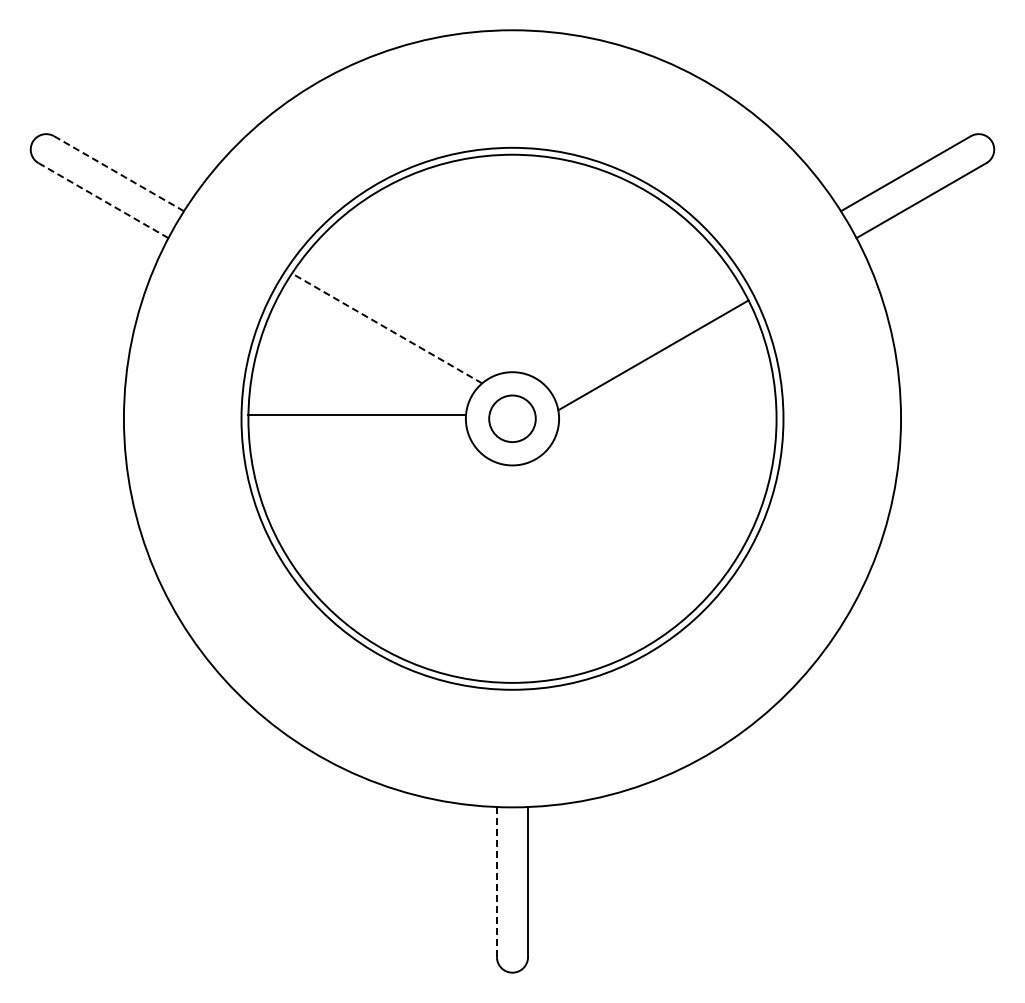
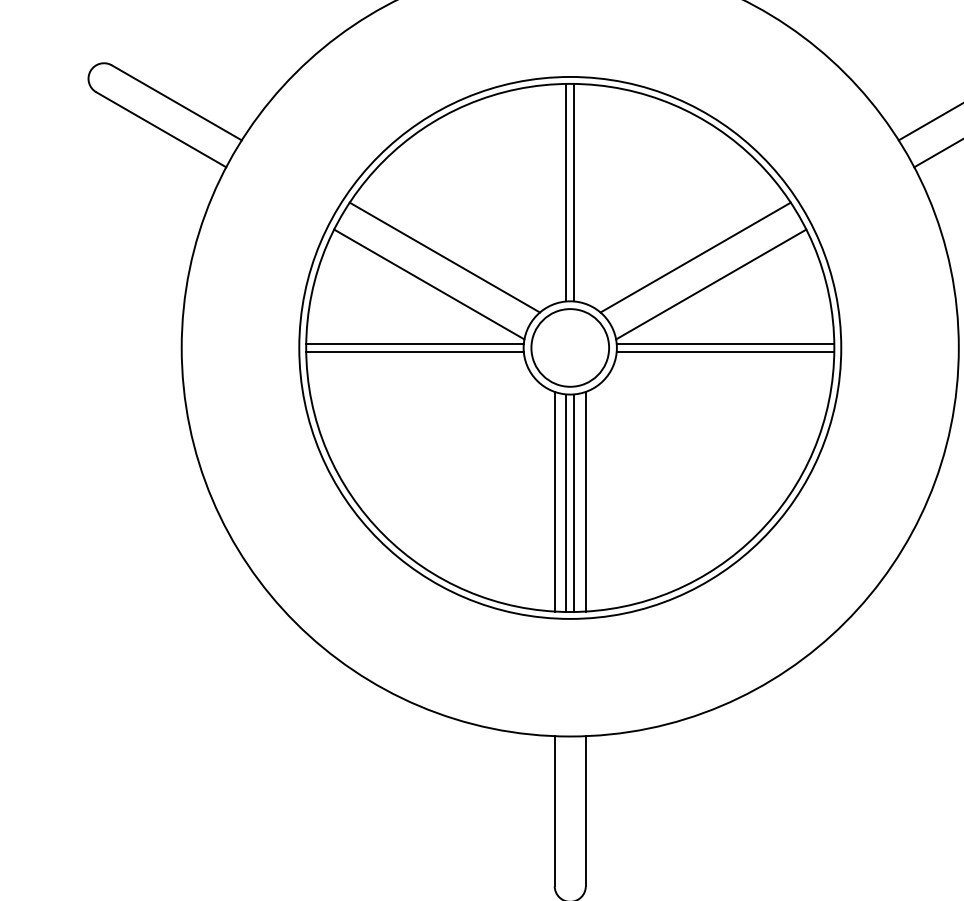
line: (118, 173) -> (176, 102), dashed -> solid
line: (103, 200) -> (161, 129), dashed -> solid
line: (508, 263) -> (566, 192), added
line: (516, 263) -> (574, 192), added
line: (387, 328) -> (445, 257), dashed -> solid
line: (637, 328) -> (695, 257), added
line: (371, 355) -> (429, 284), added
line: (667, 414) -> (725, 343), added
circle: (512, 418) -> (570, 347), size x1.67
line: (356, 422) -> (414, 351), added
line: (667, 422) -> (725, 351), added
line: (496, 572) -> (554, 501), added
line: (528, 572) -> (586, 501), added
line: (508, 573) -> (566, 502), added
line: (516, 573) -> (574, 502), added
line: (496, 882) -> (554, 811), dashed -> solid

